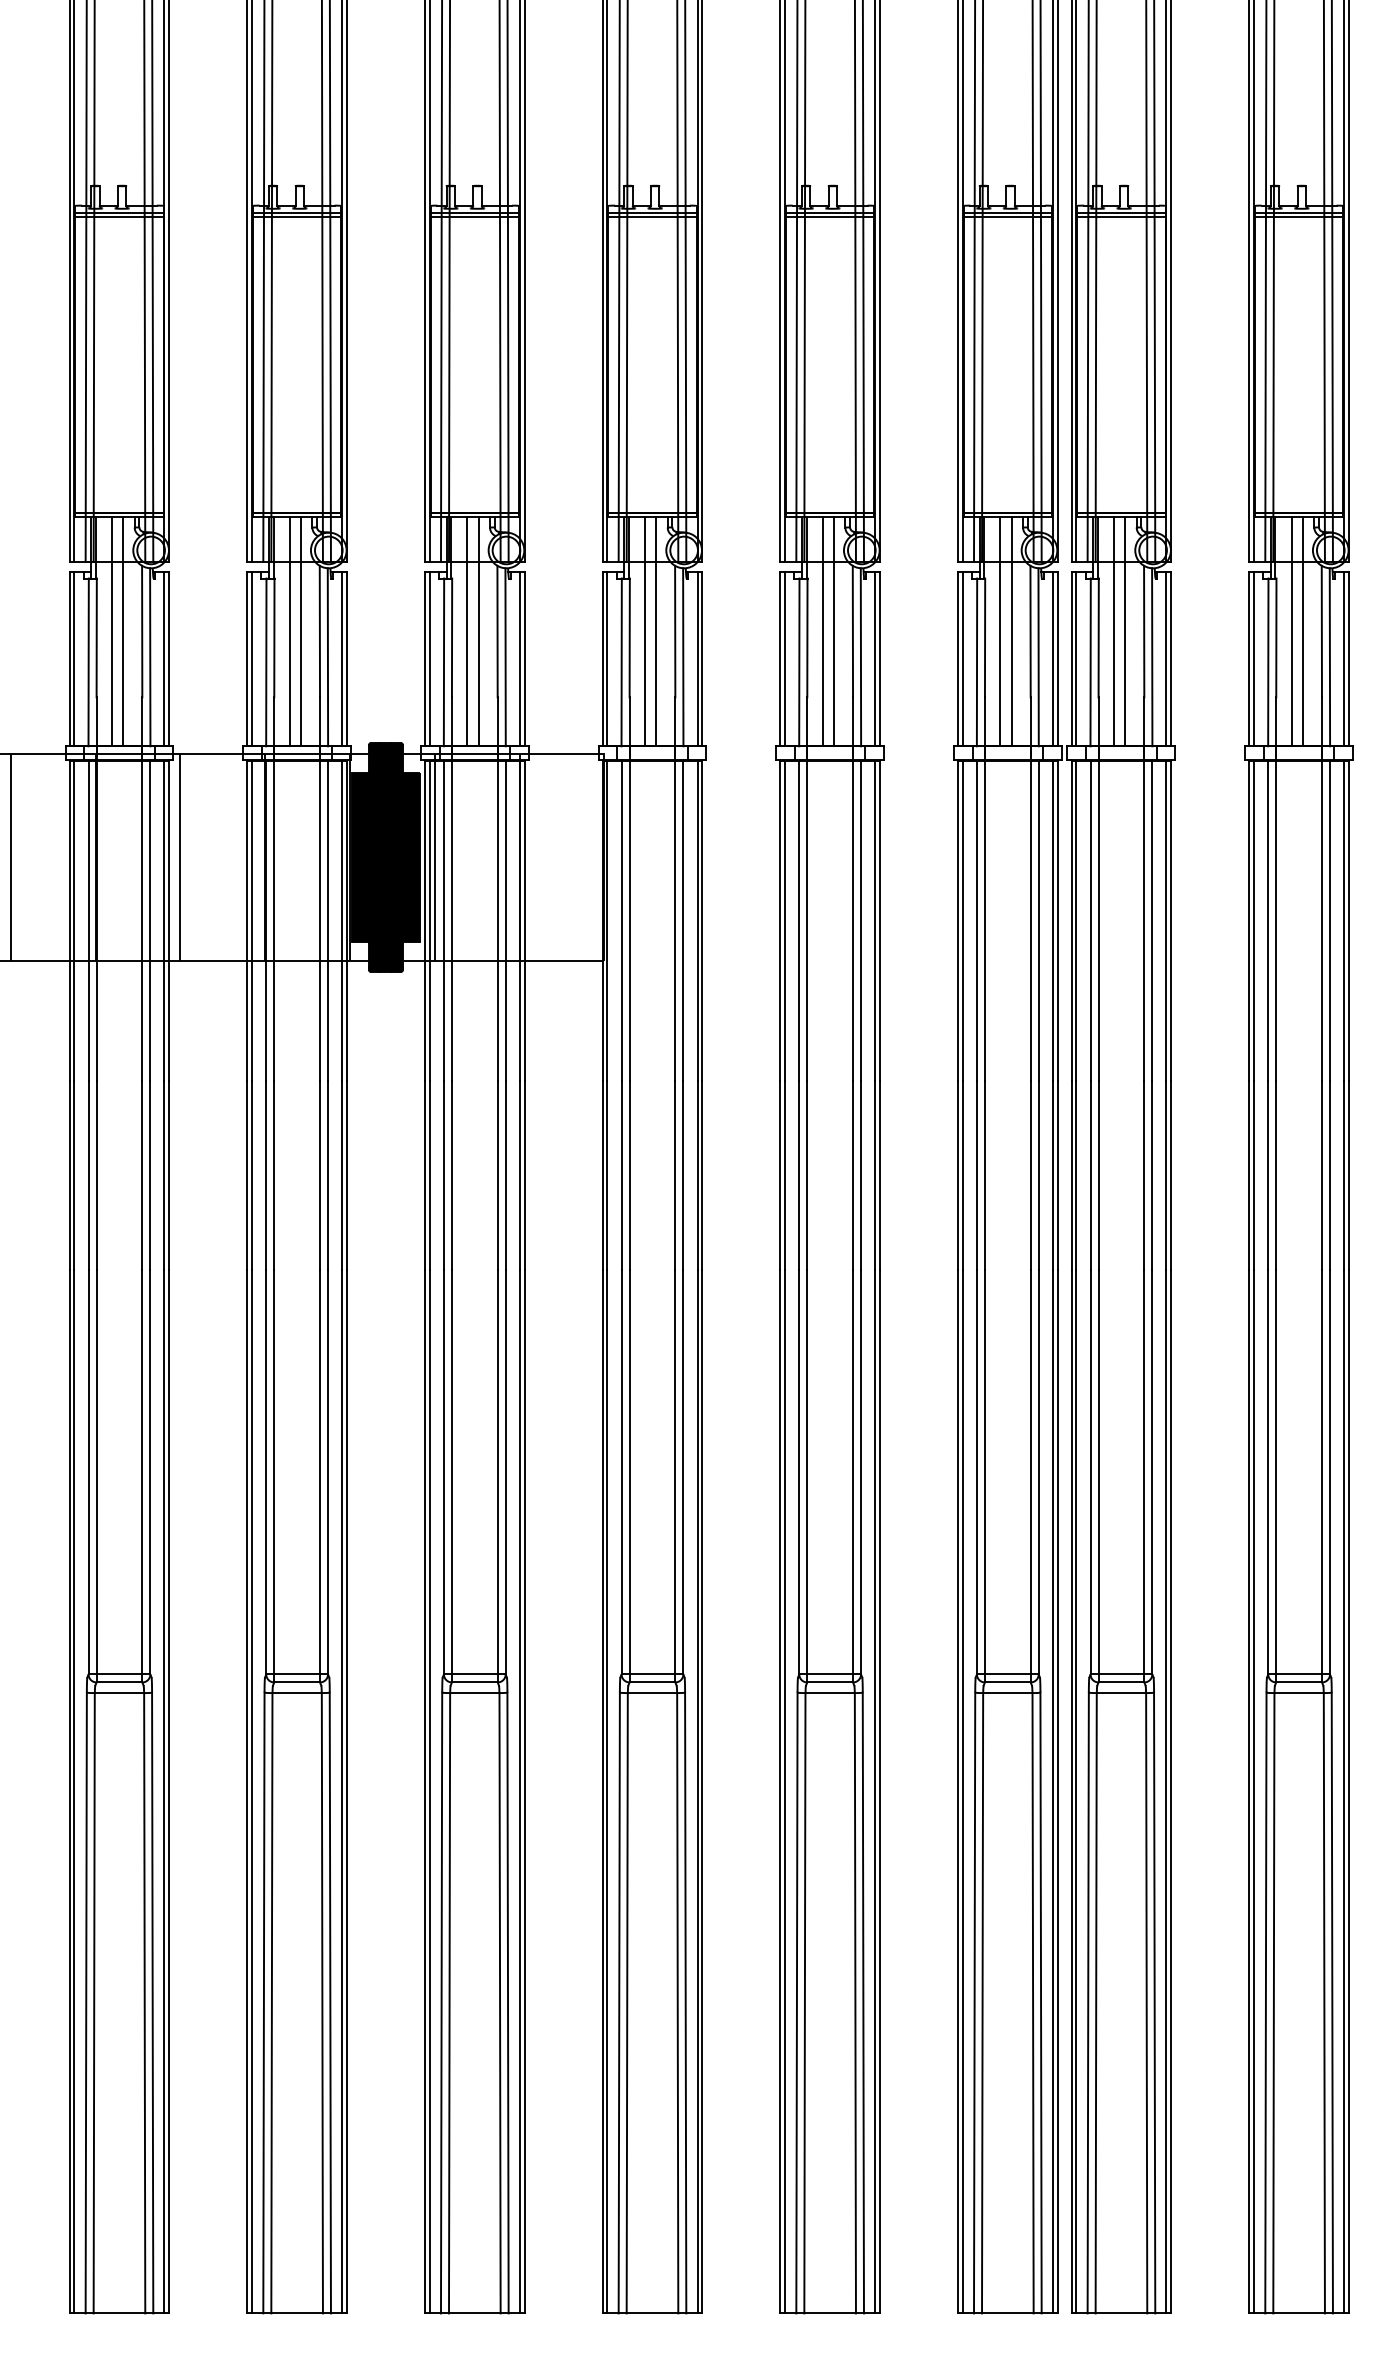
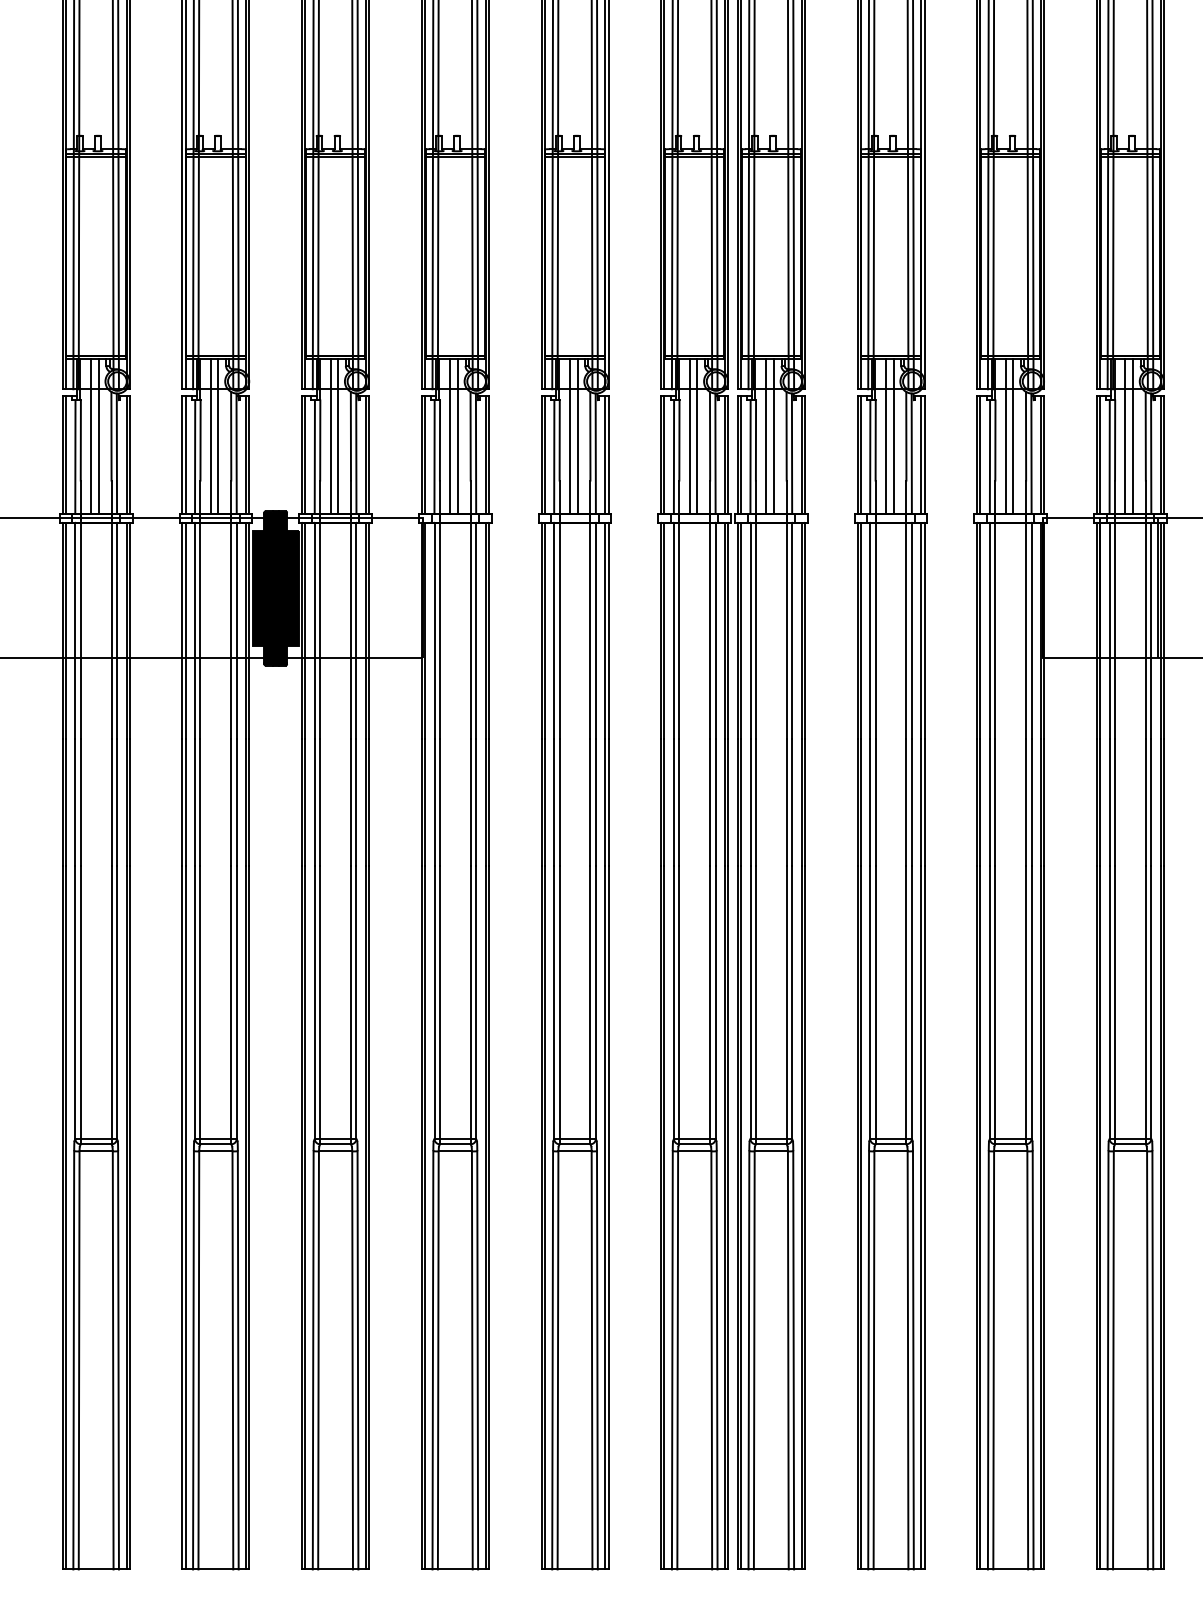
hatch: (263, 857) -> (193, 588), removed

